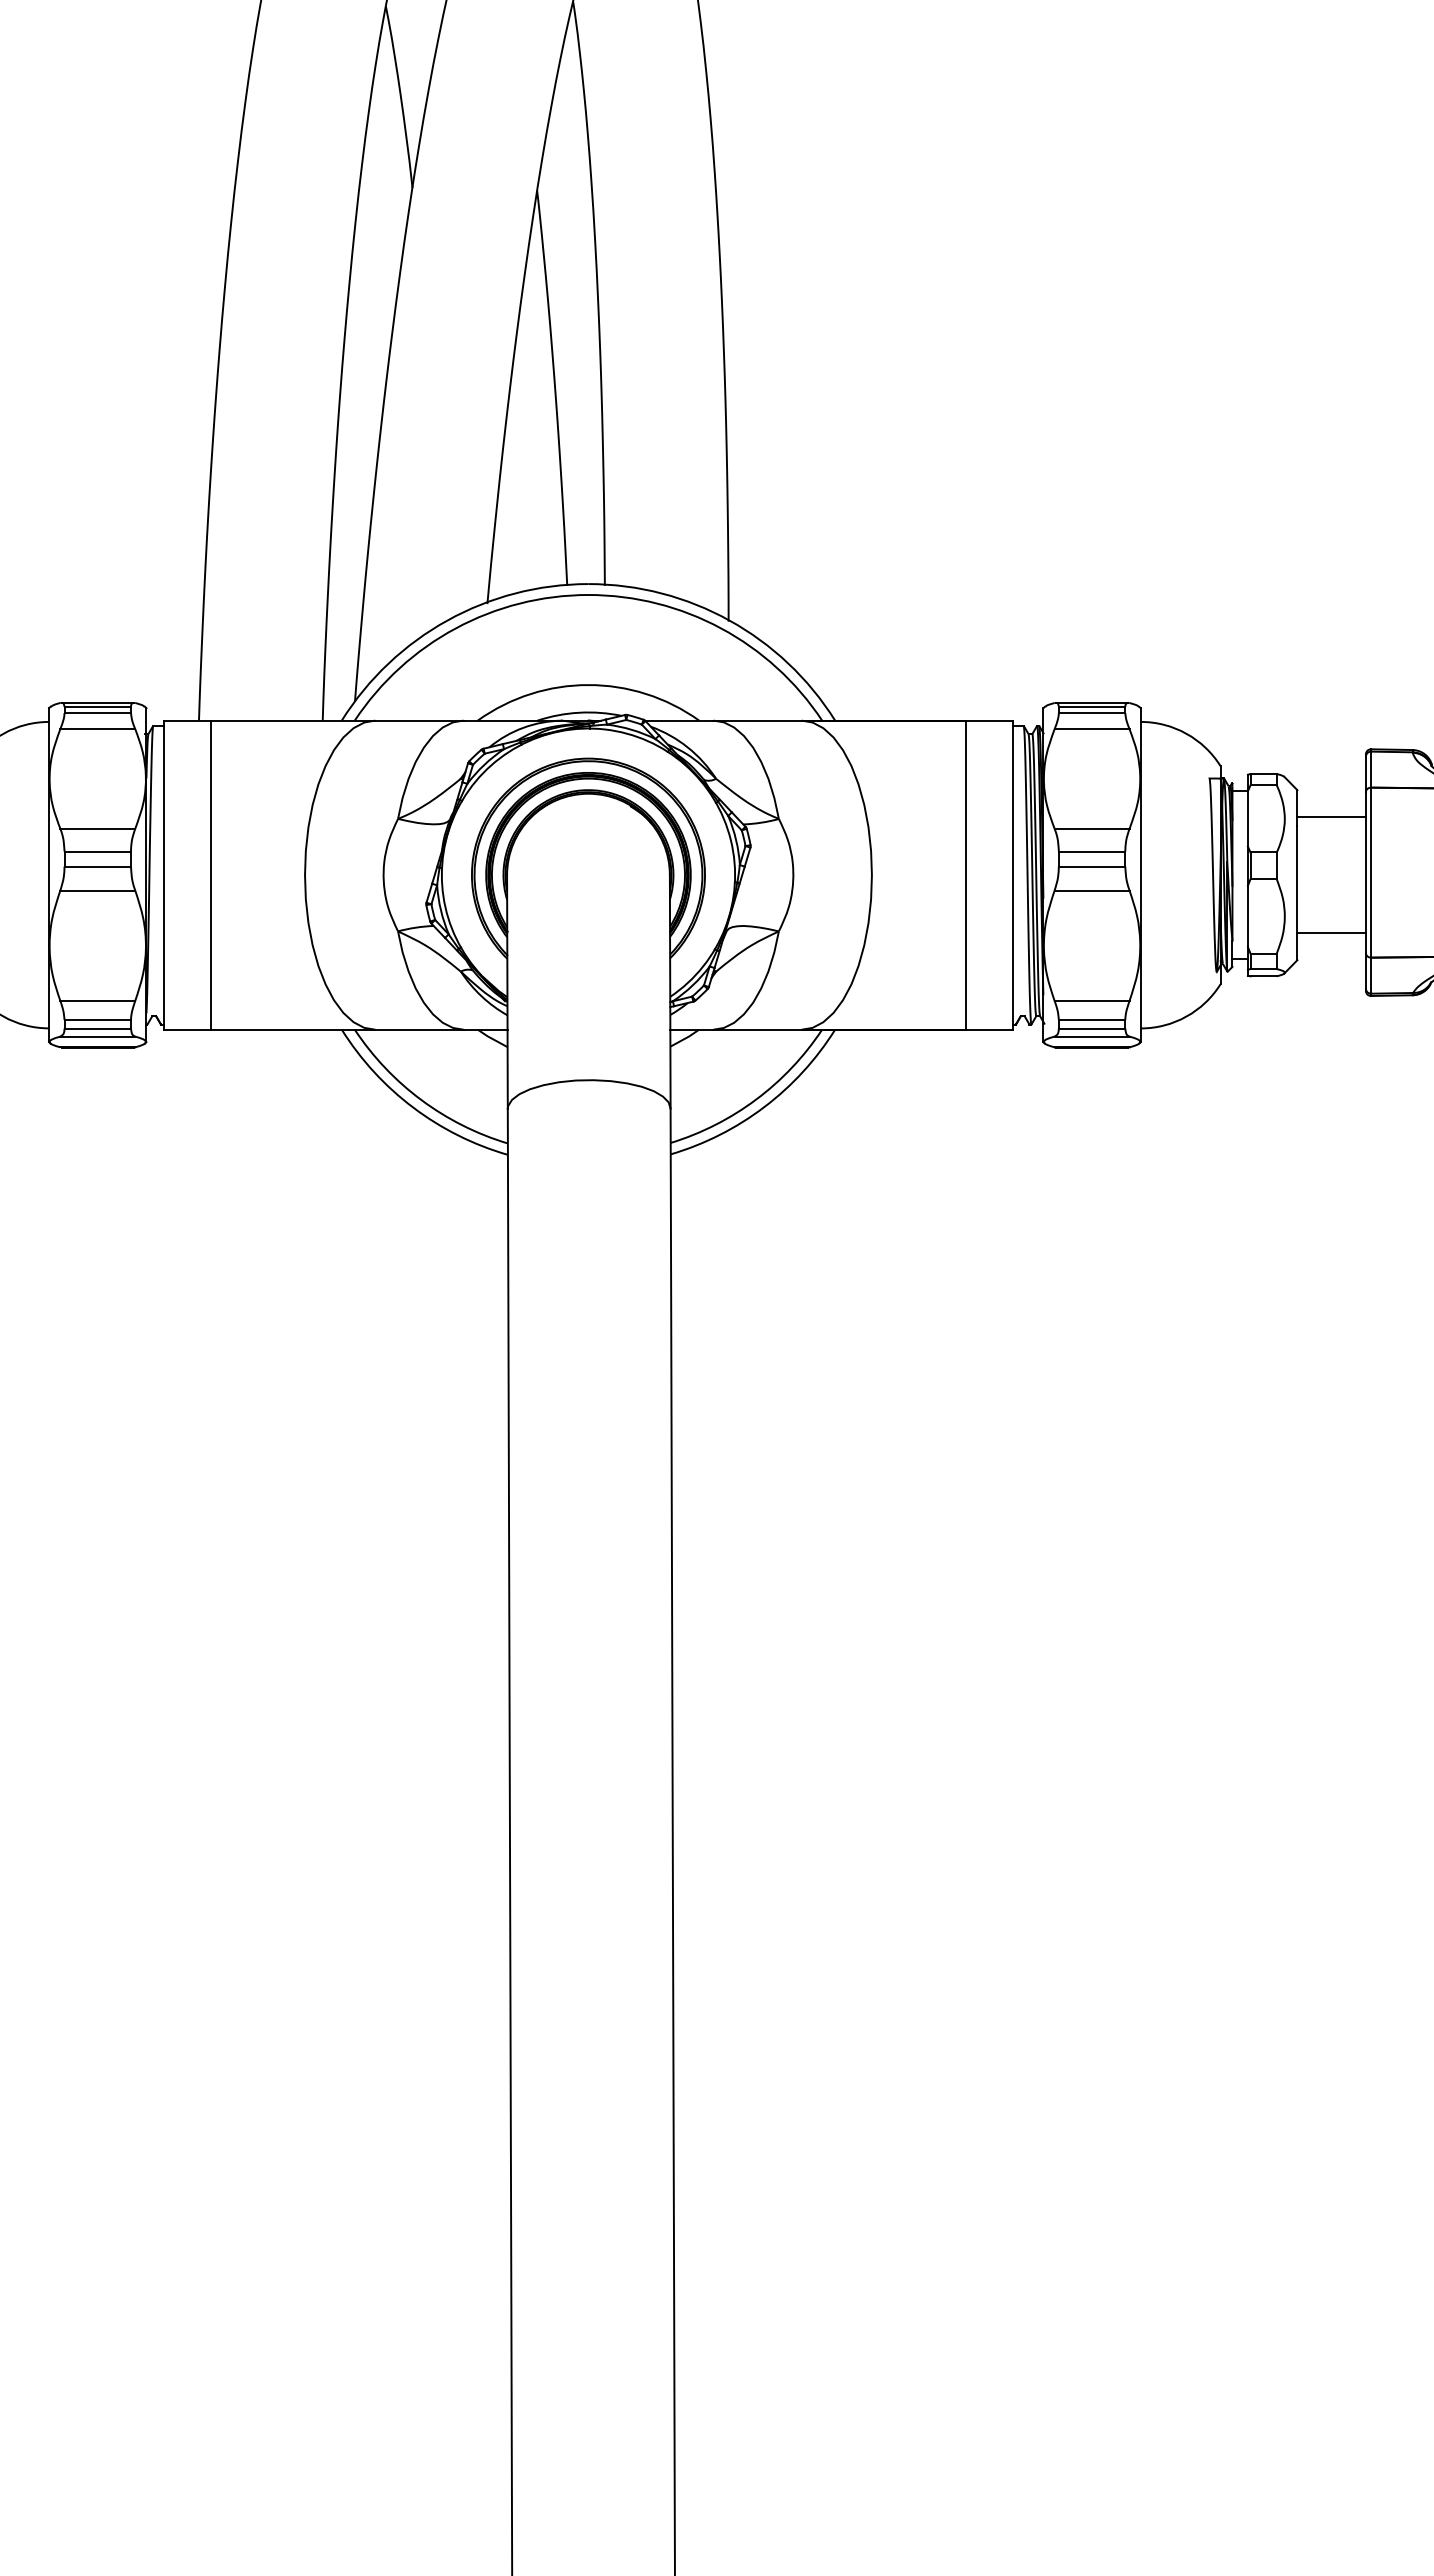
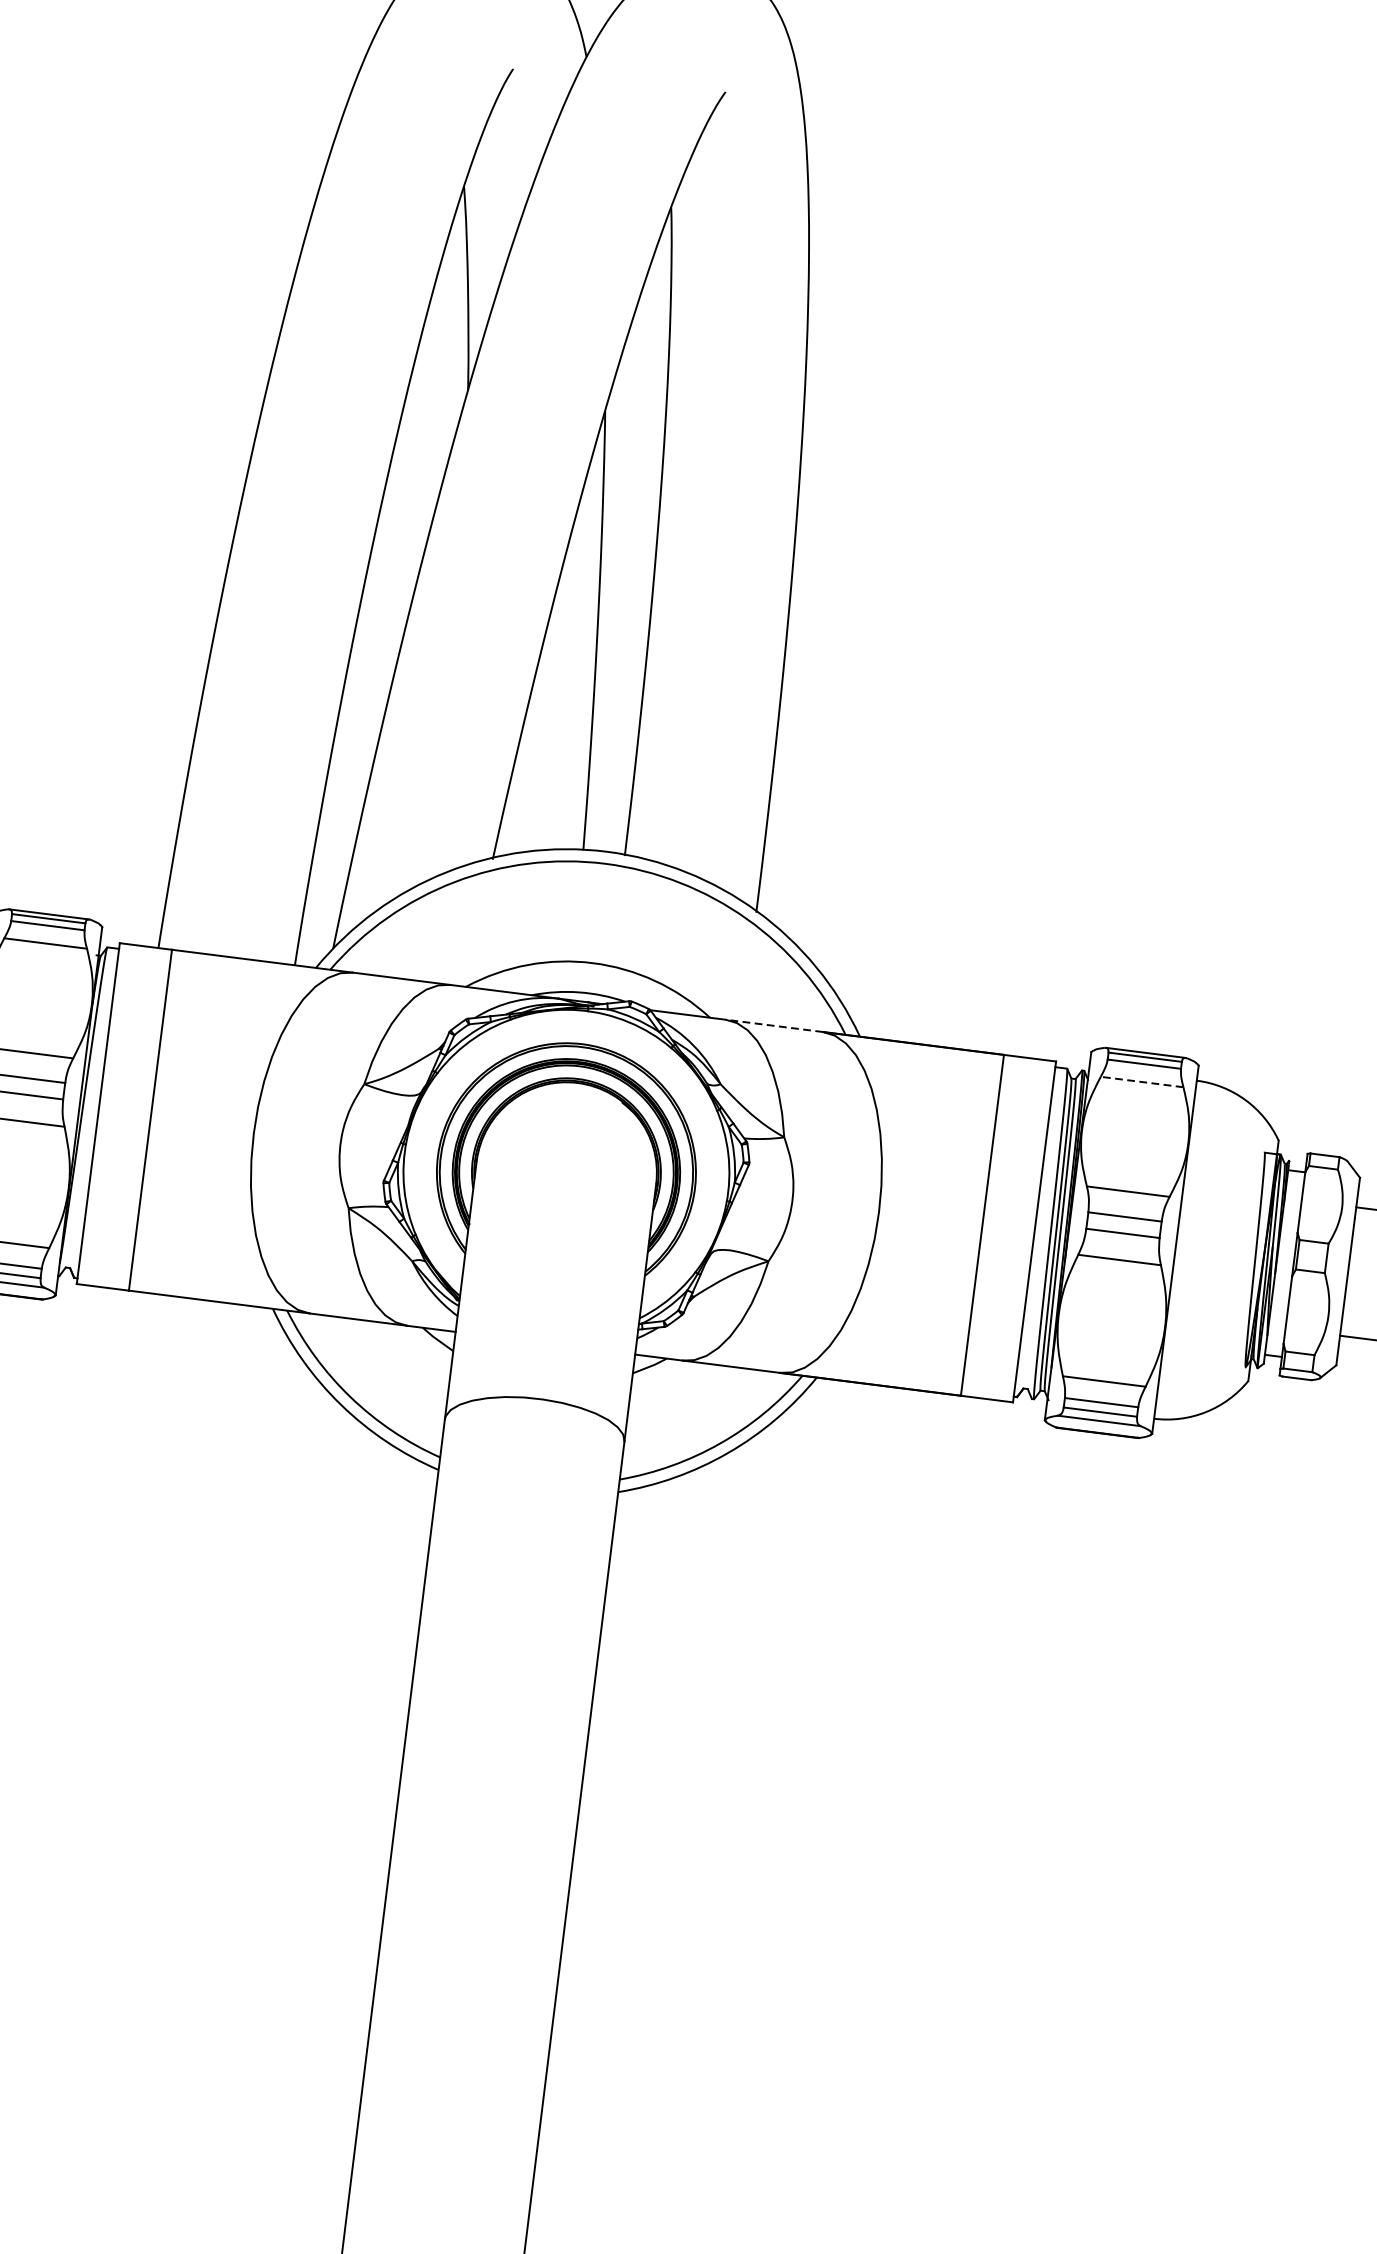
line: (757, 720) -> (774, 1025), solid -> dashed
line: (1092, 729) -> (1142, 1082), solid -> dashed

